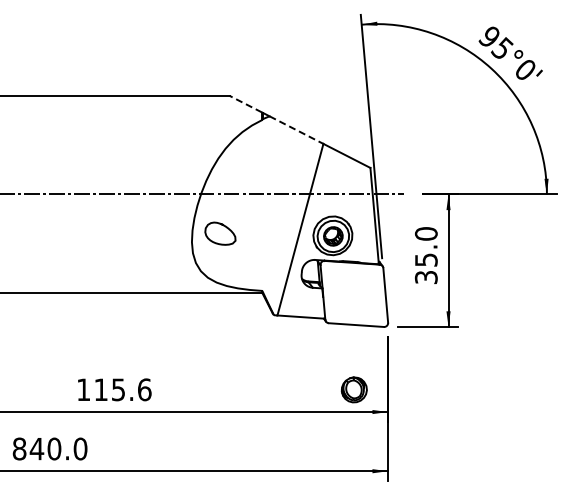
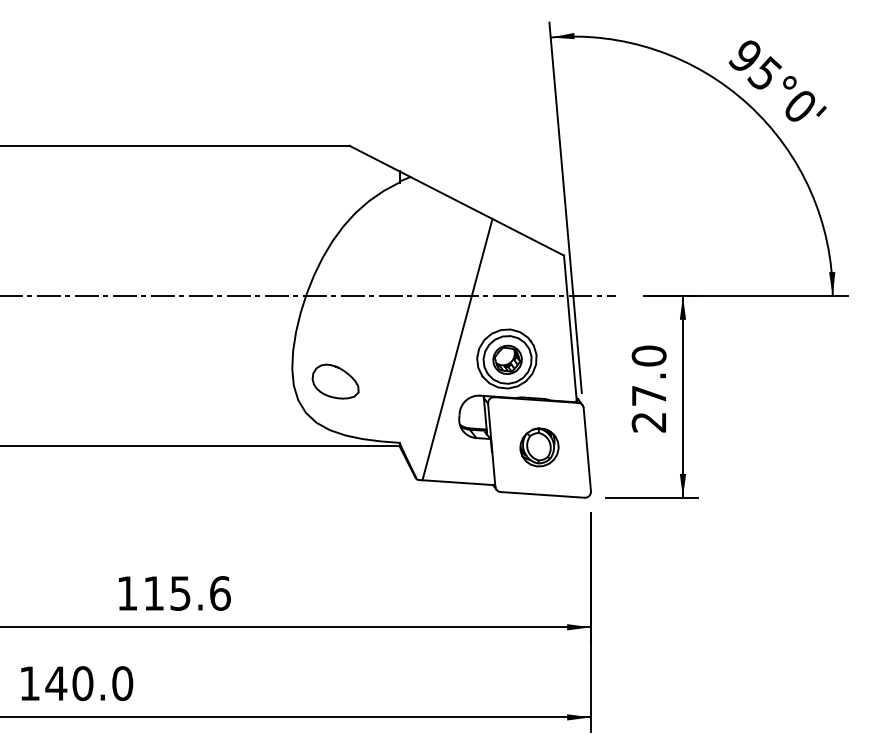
line: (245, 103) -> (373, 157), dashed -> solid
line: (296, 130) -> (451, 198), dashed -> solid
curve: (223, 226) -> (340, 370), moved
text: (426, 268) -> (649, 408), 35.0 -> 27.0
part: (353, 389) -> (538, 446), moved
text: (19, 448) -> (29, 682), 840.0 -> 140.0

